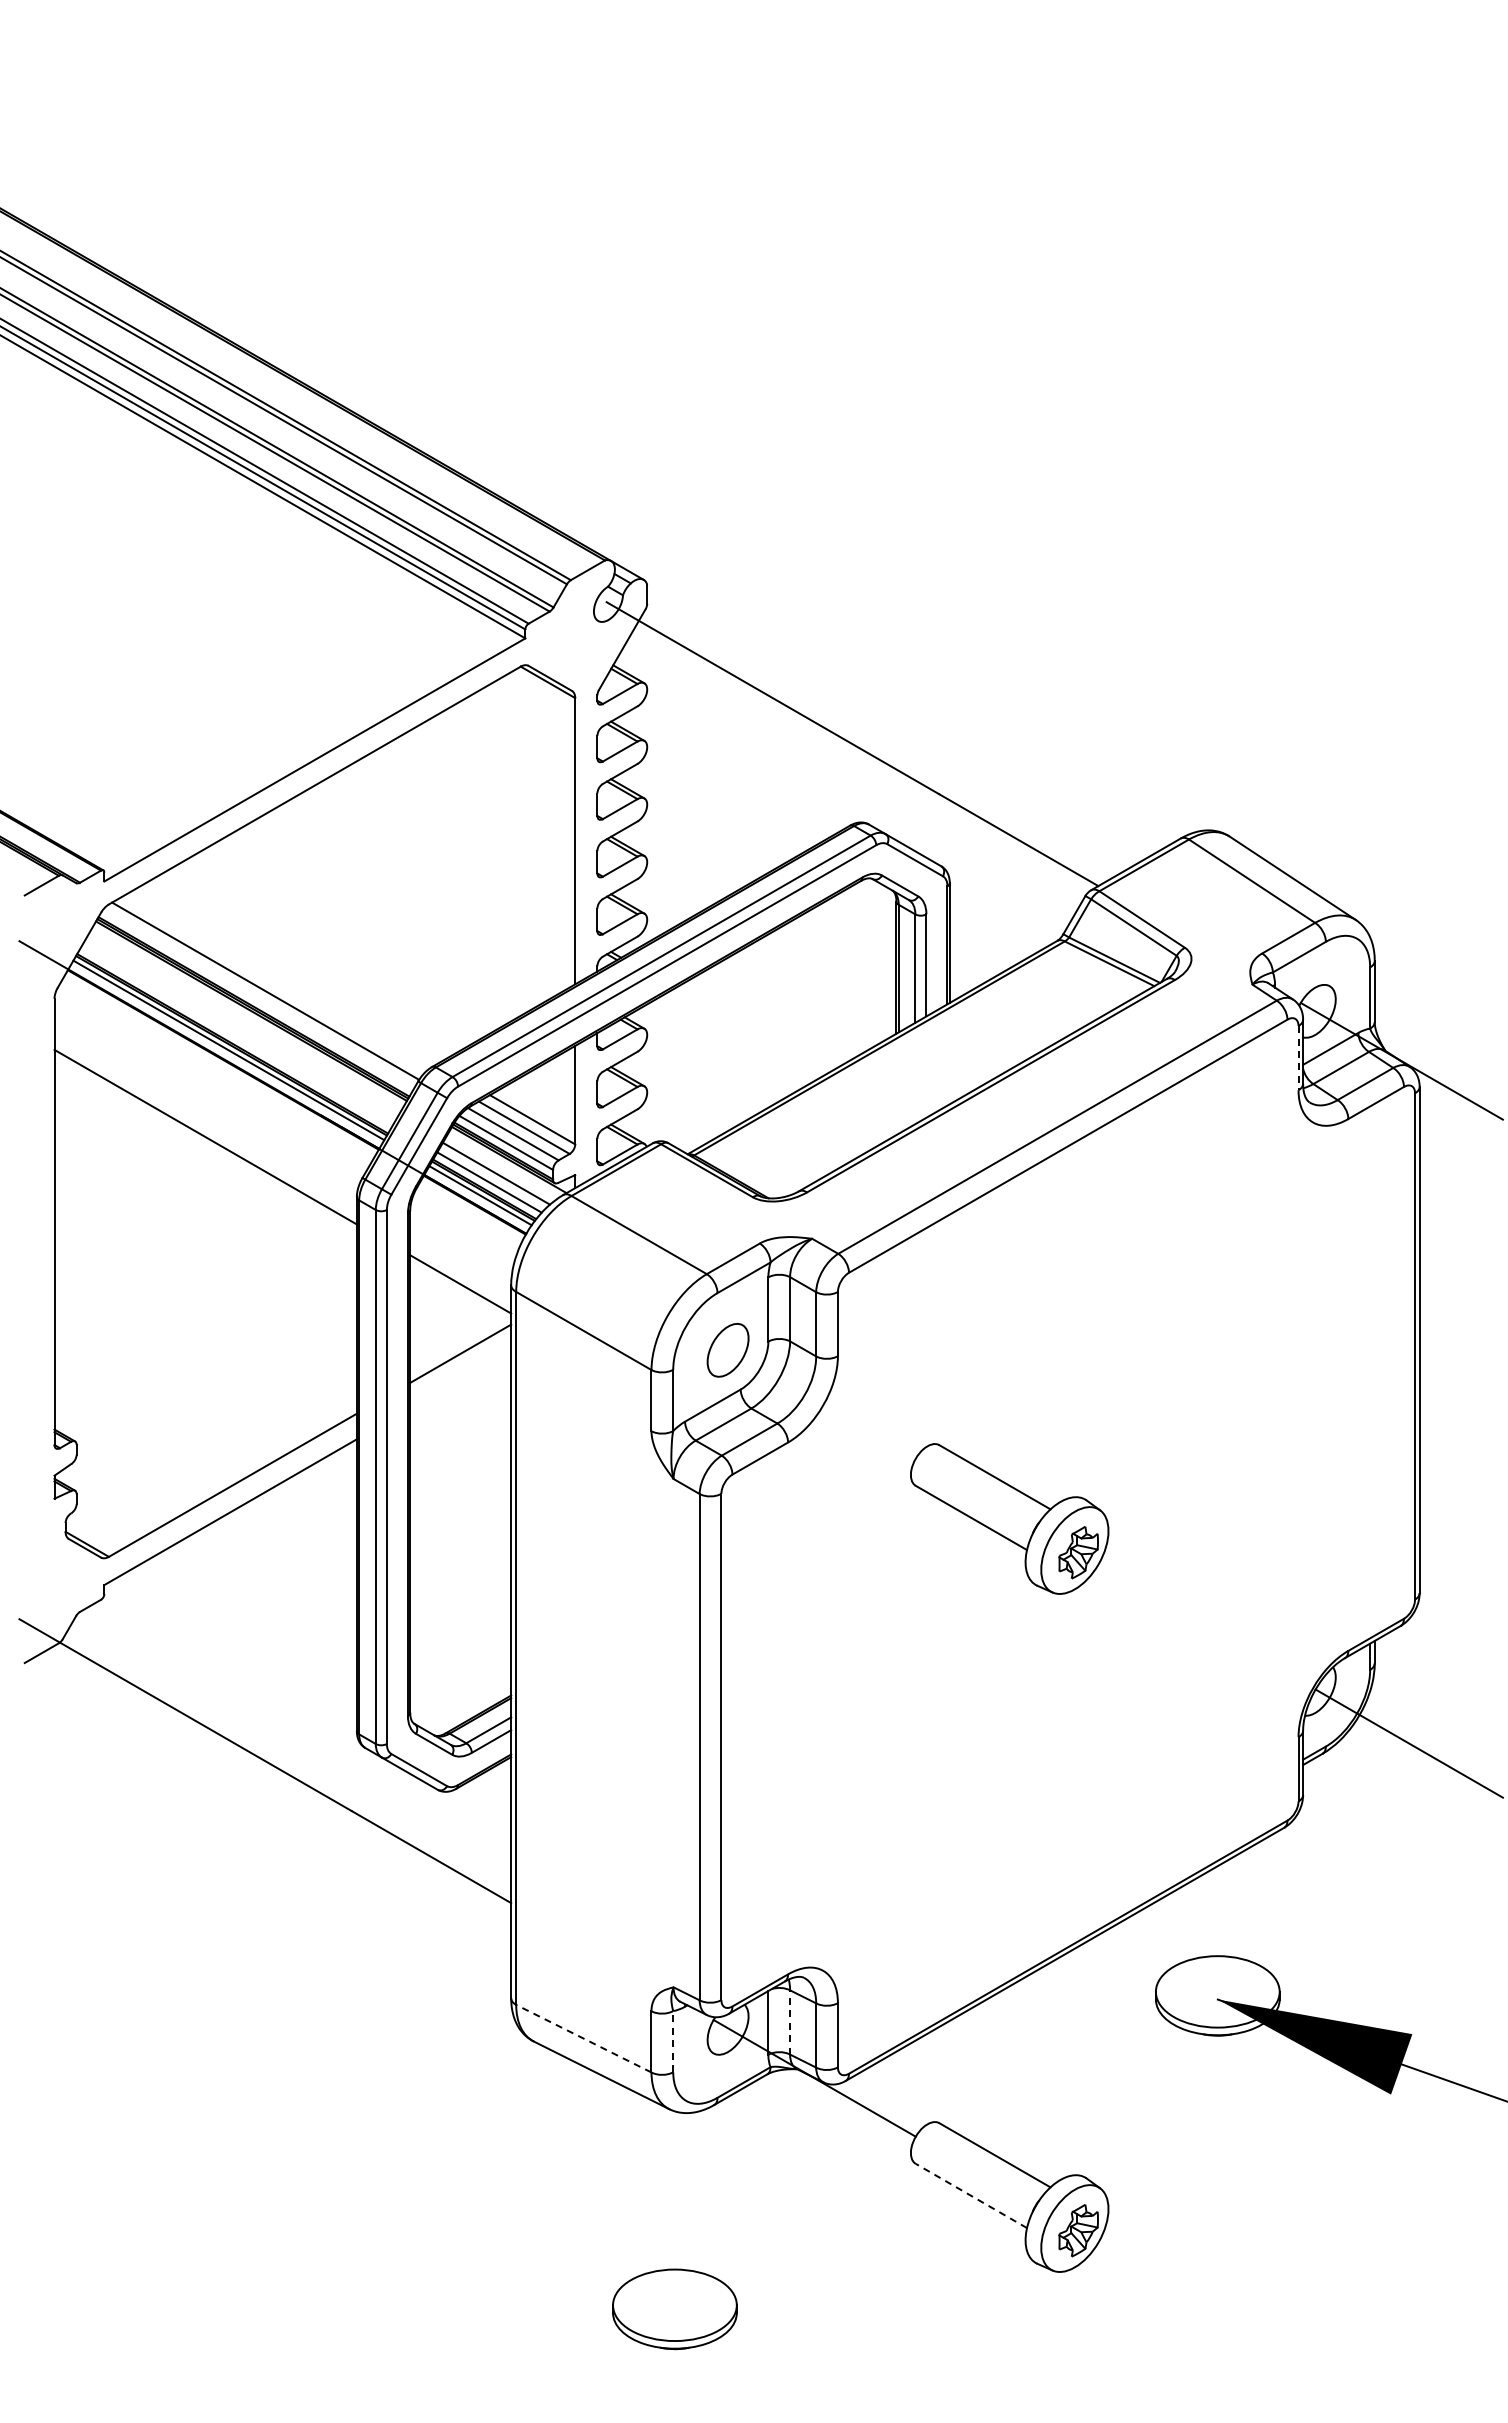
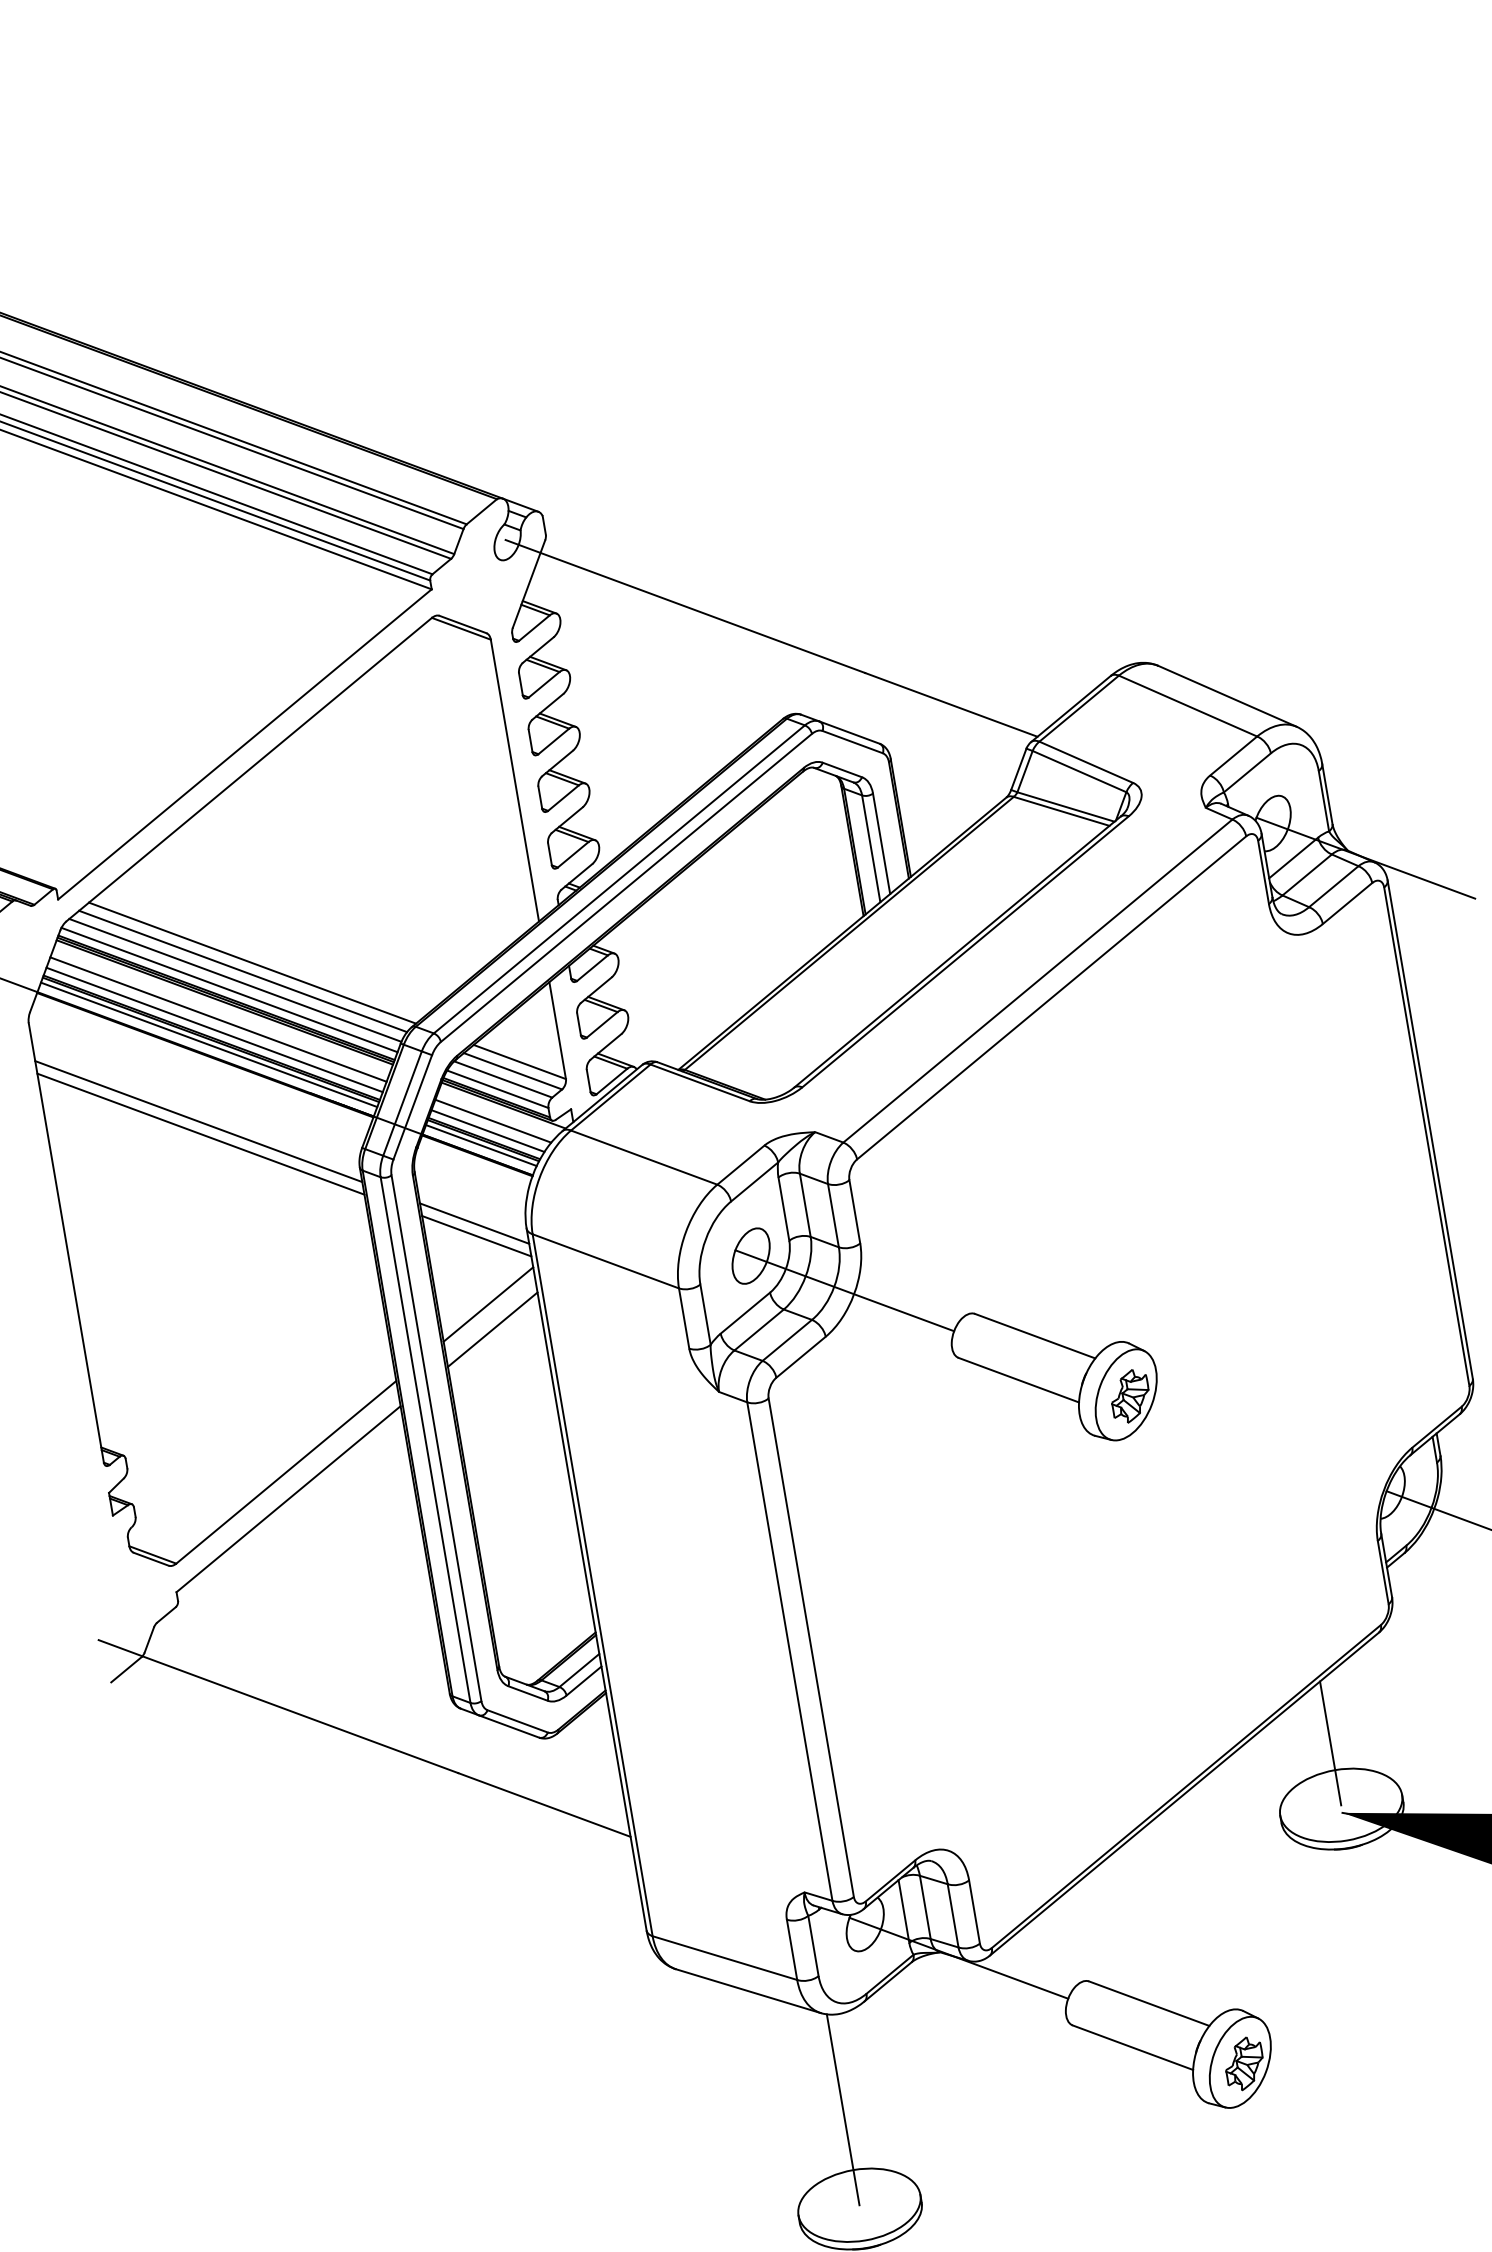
line: (285, 976) -> (252, 962), added
line: (274, 983) -> (242, 971), added
line: (257, 999) -> (228, 989), added
line: (241, 1026) -> (217, 1019), added
line: (236, 1036) -> (214, 1029), added
line: (1298, 1058) -> (1263, 872), dashed -> solid
line: (205, 1124) -> (198, 1121), added
line: (460, 1271) -> (474, 1223), added
line: (460, 1379) -> (492, 1329), added
line: (814, 1399) -> (844, 1289), added
line: (1217, 1928) -> (1330, 1742), added
line: (790, 2021) -> (925, 1906), dashed -> solid
line: (583, 2038) -> (724, 1957), dashed -> solid
line: (673, 2041) -> (813, 1945), dashed -> solid
line: (970, 2195) -> (1131, 2047), dashed -> solid
line: (674, 2208) -> (842, 2110), added

